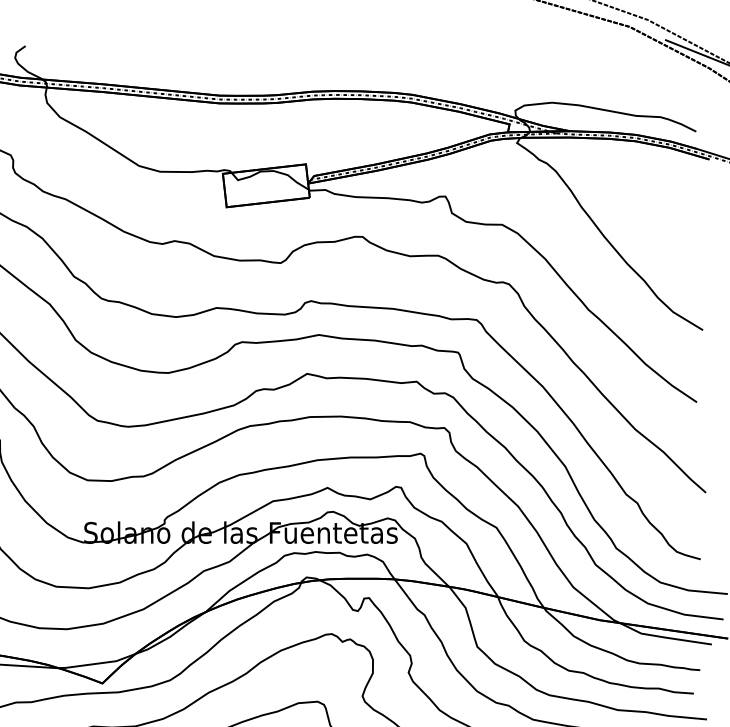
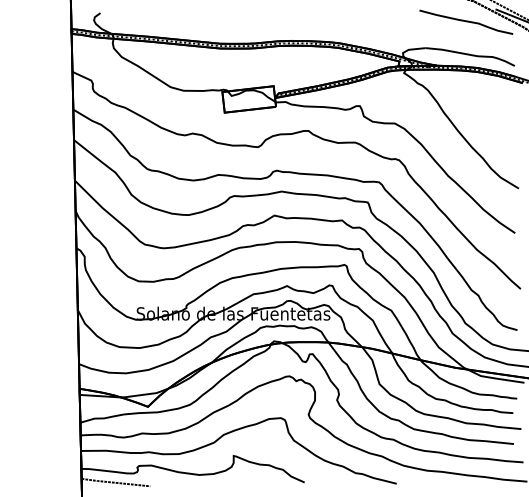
curve: (618, 59) -> (466, 21), added

